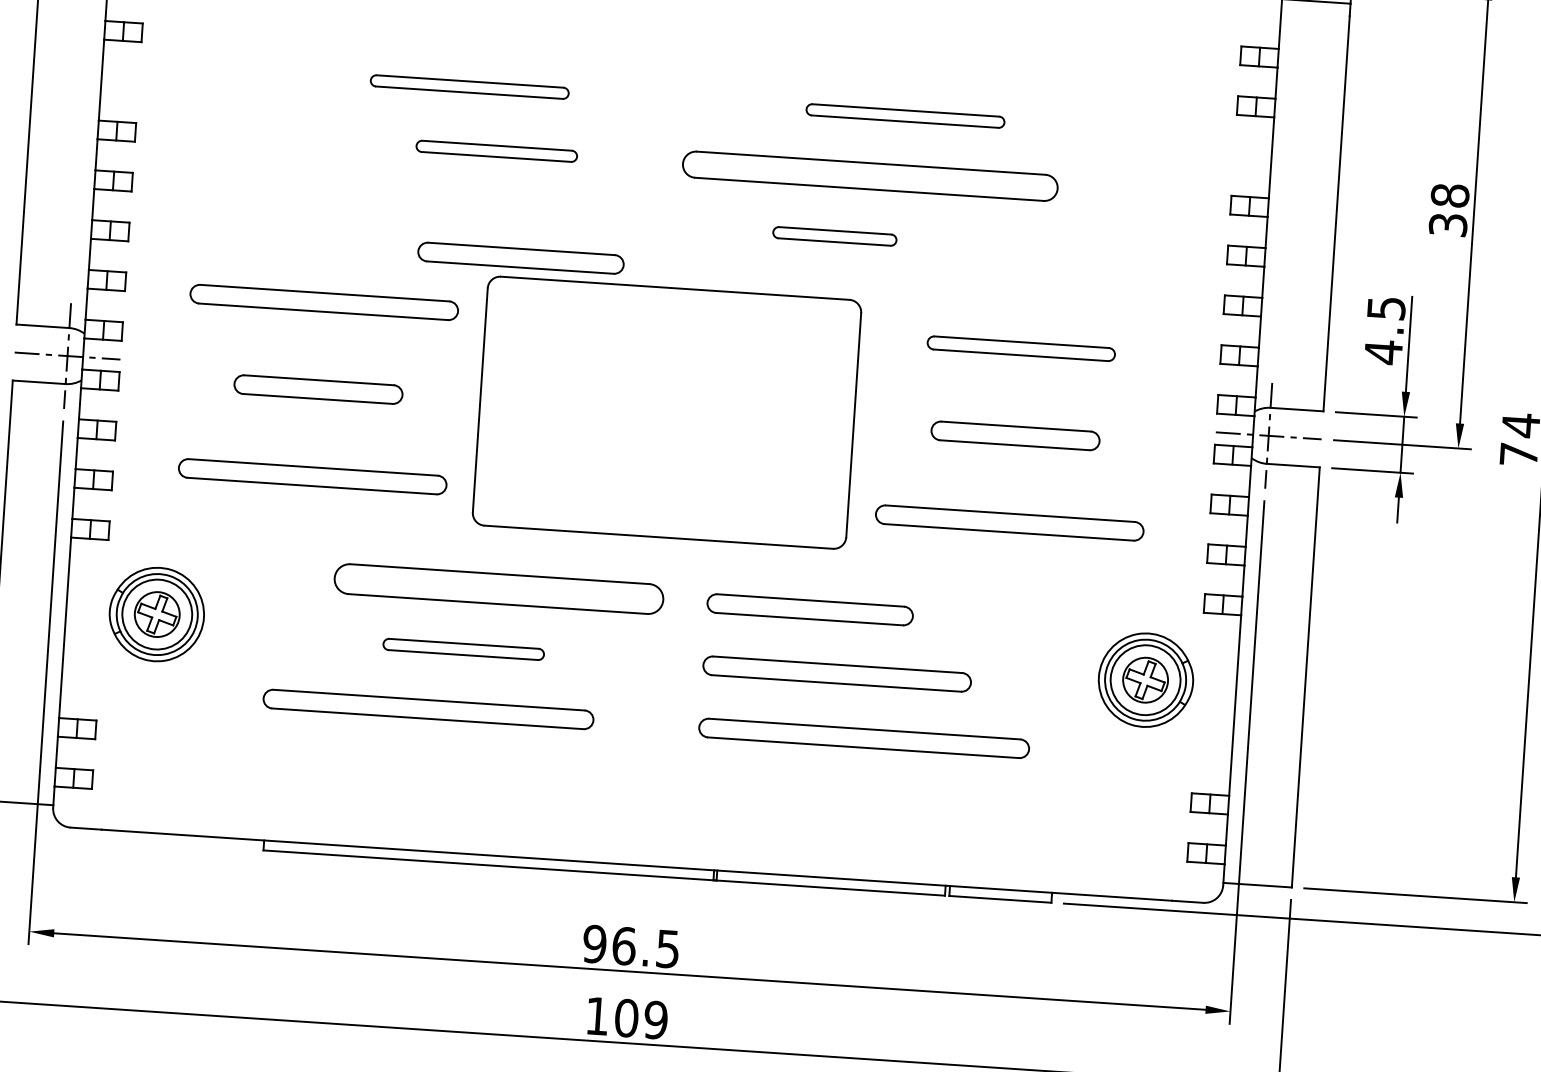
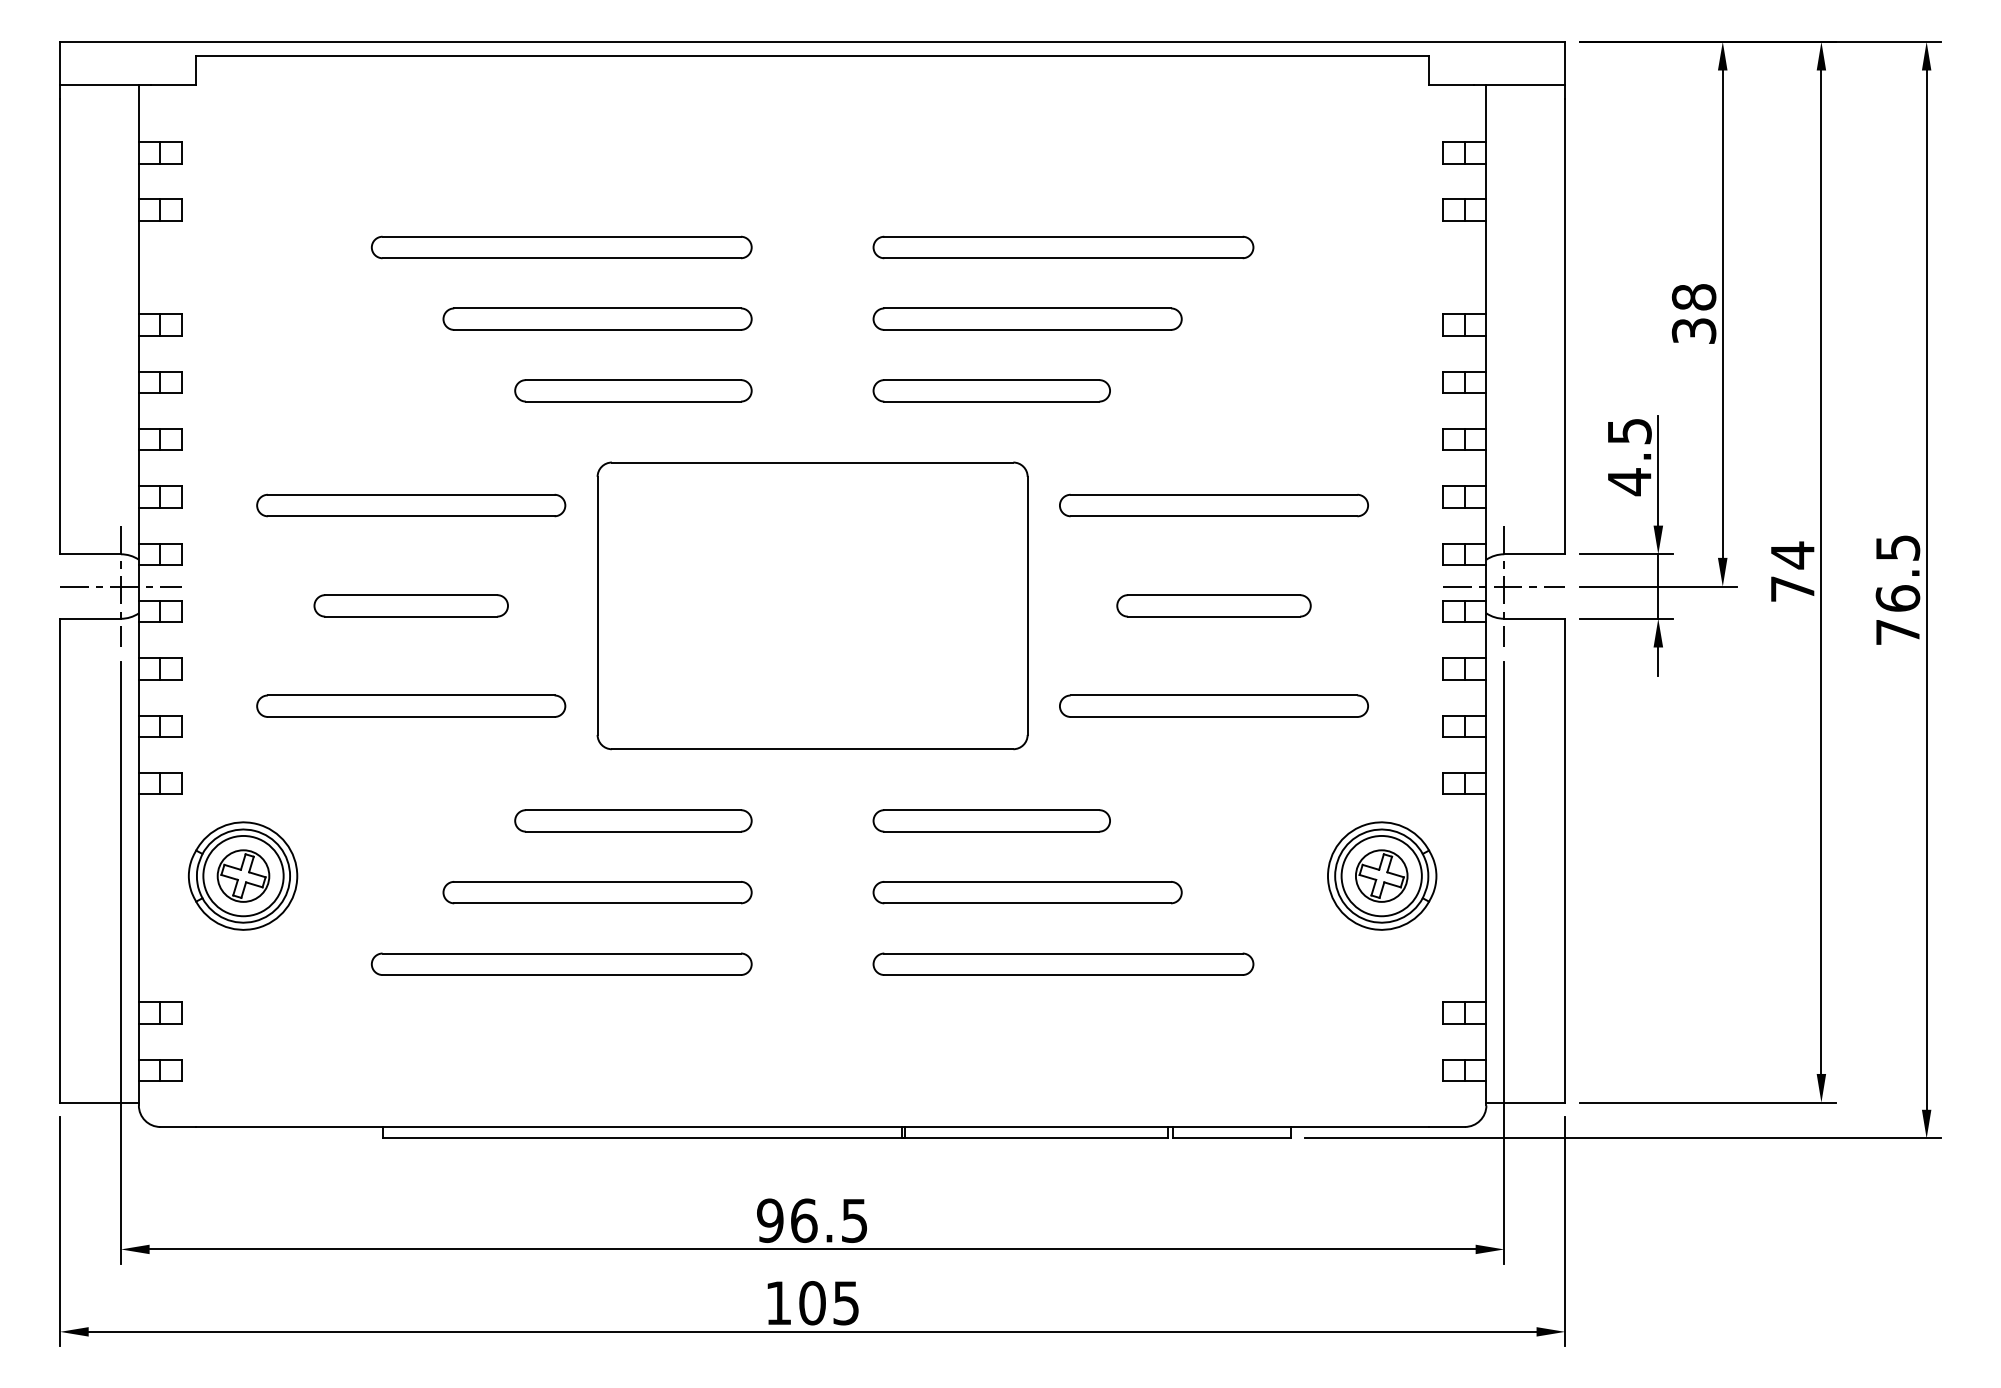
part: (469, 87) -> (561, 247), size x1.67
part: (905, 116) -> (1063, 247), size x1.67
part: (496, 150) -> (597, 318), size x1.67
part: (870, 175) -> (1027, 318), size x0.71
part: (834, 236) -> (991, 390), size x1.67
part: (521, 257) -> (633, 390), moved
part: (1020, 348) -> (1213, 505), size x1.43
part: (499, 588) -> (633, 820), size x0.62
part: (463, 649) -> (597, 892), size x1.67
text: (655, 1020) -> (845, 1303), 109 -> 105

